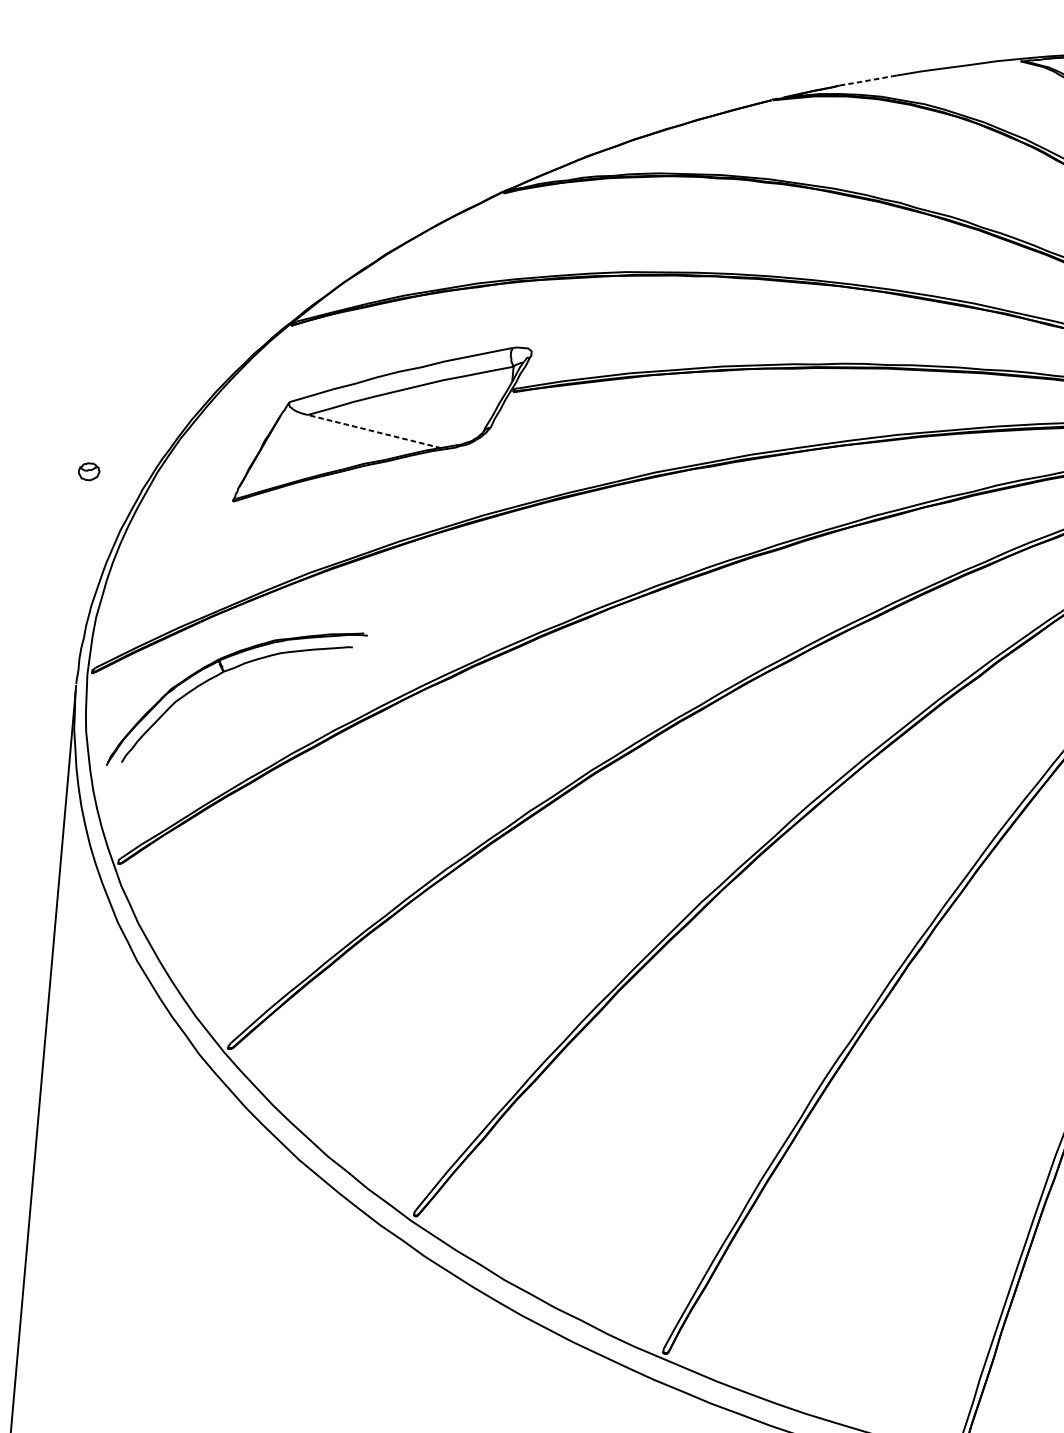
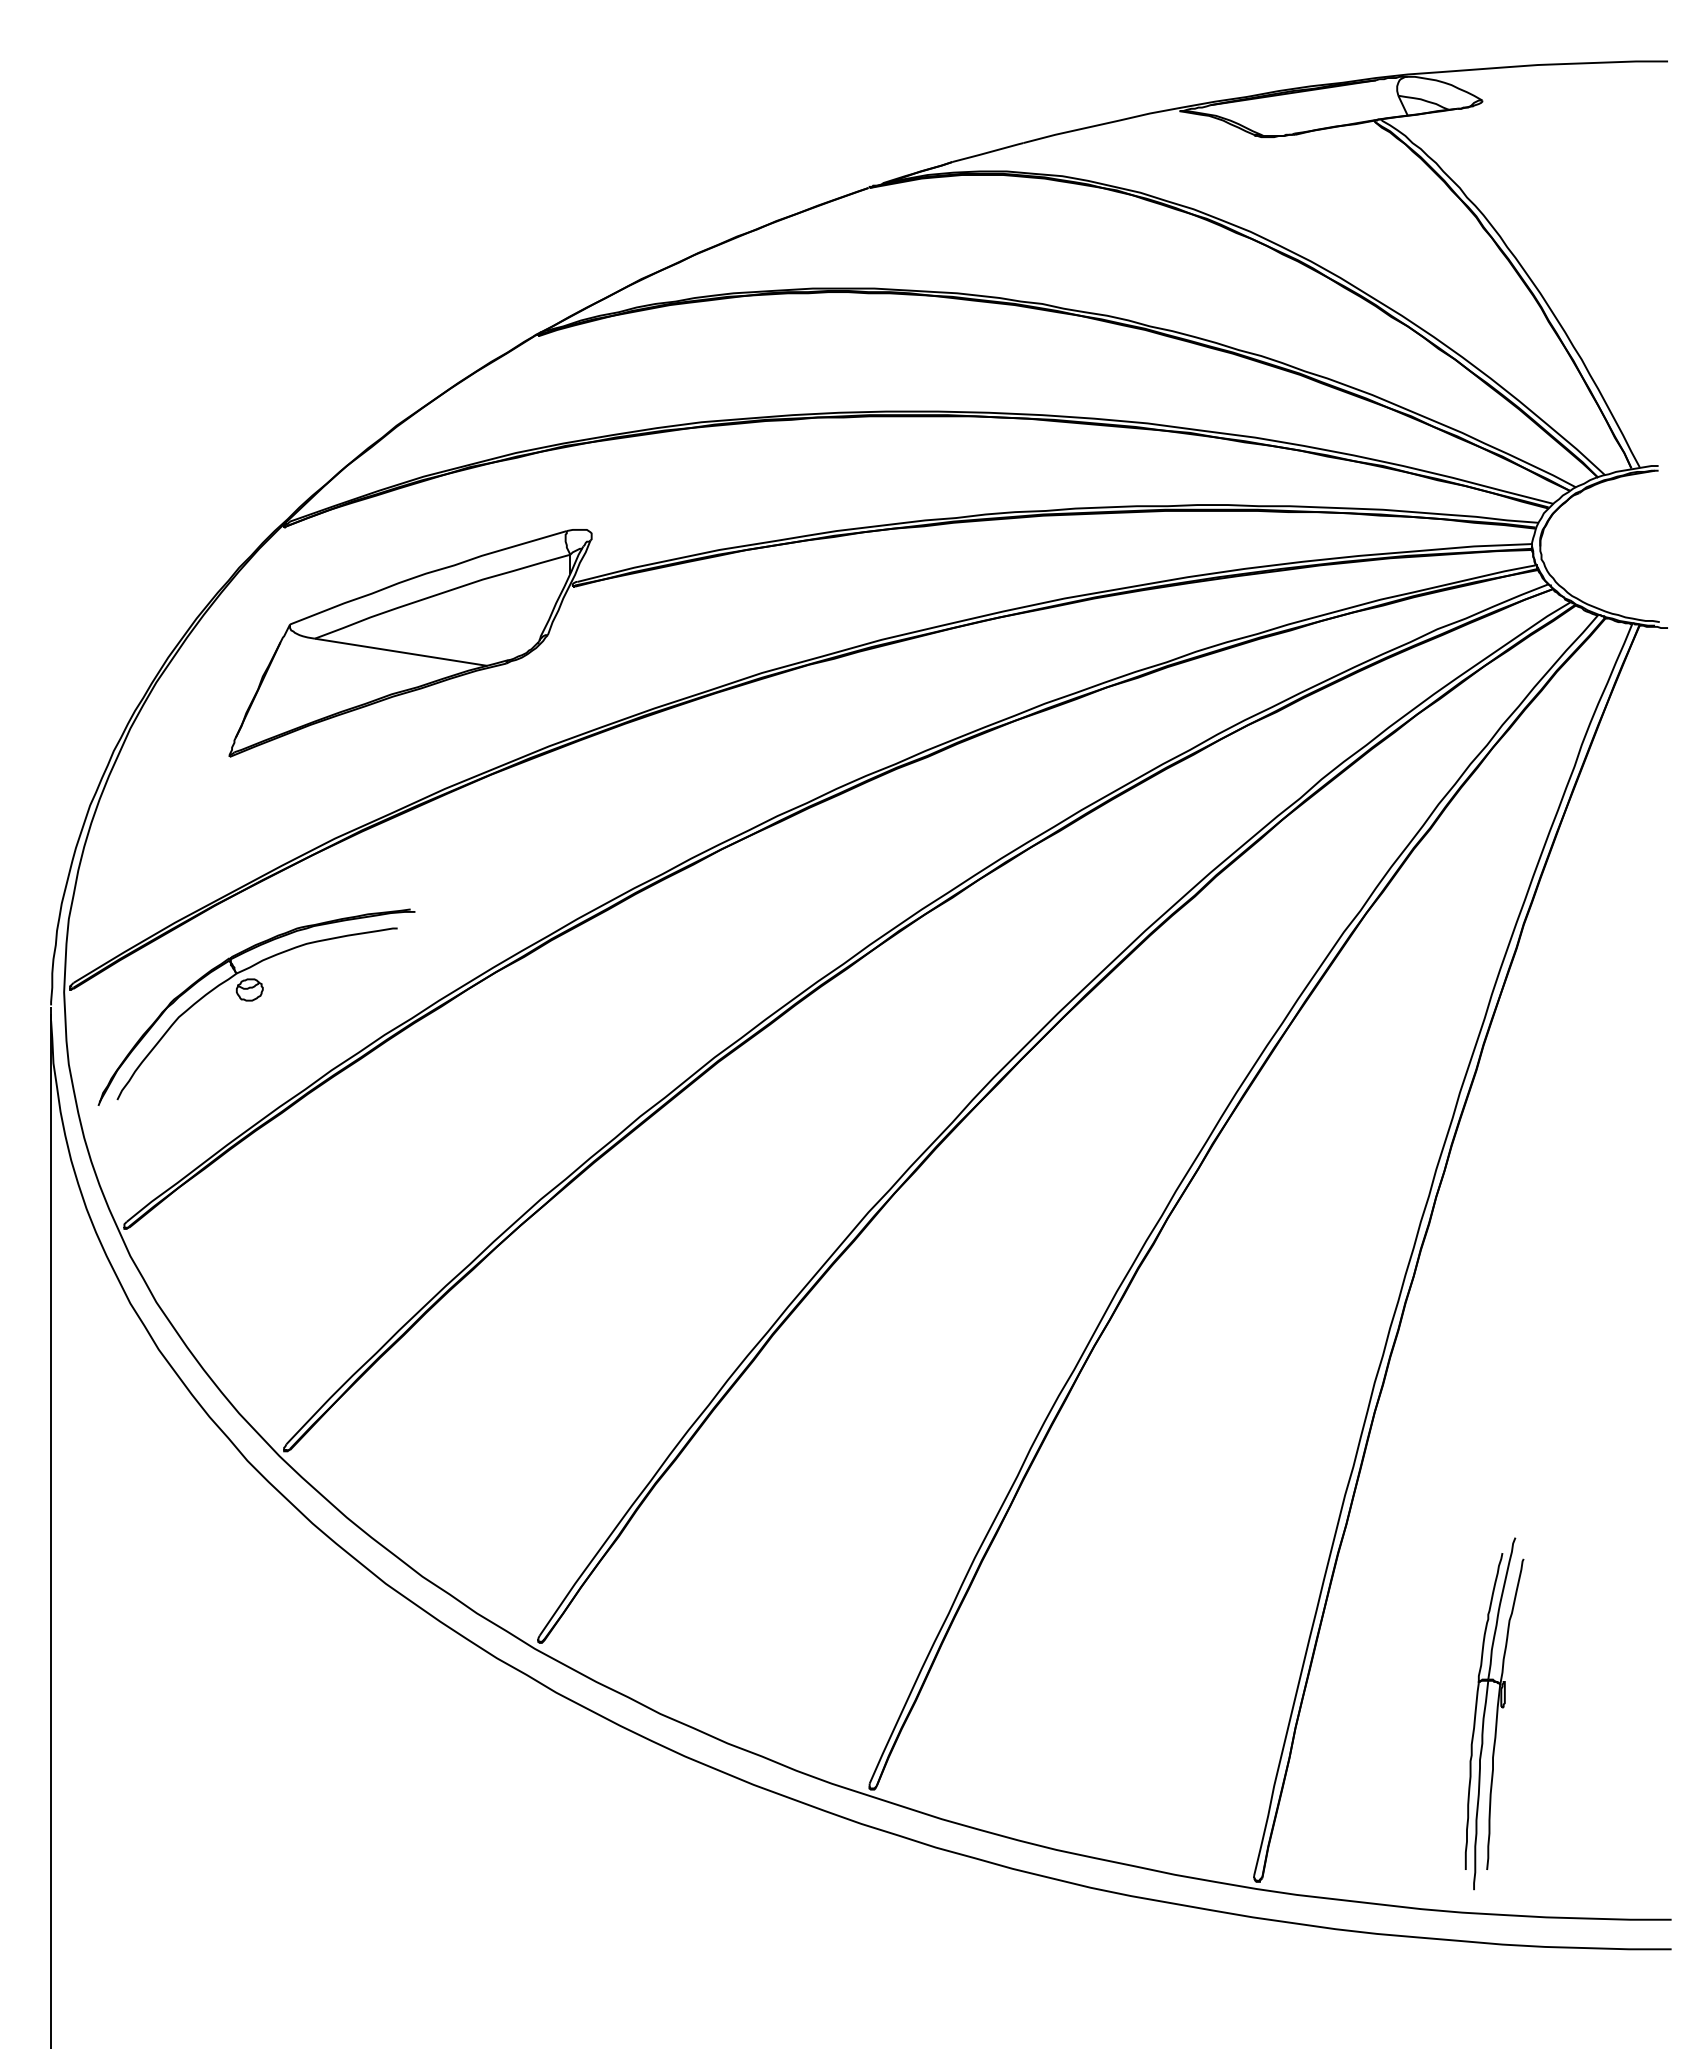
line: (867, 80) -> (987, 152), dashed -> solid
line: (373, 431) -> (400, 652), dashed -> solid
part: (88, 471) -> (249, 989), moved

